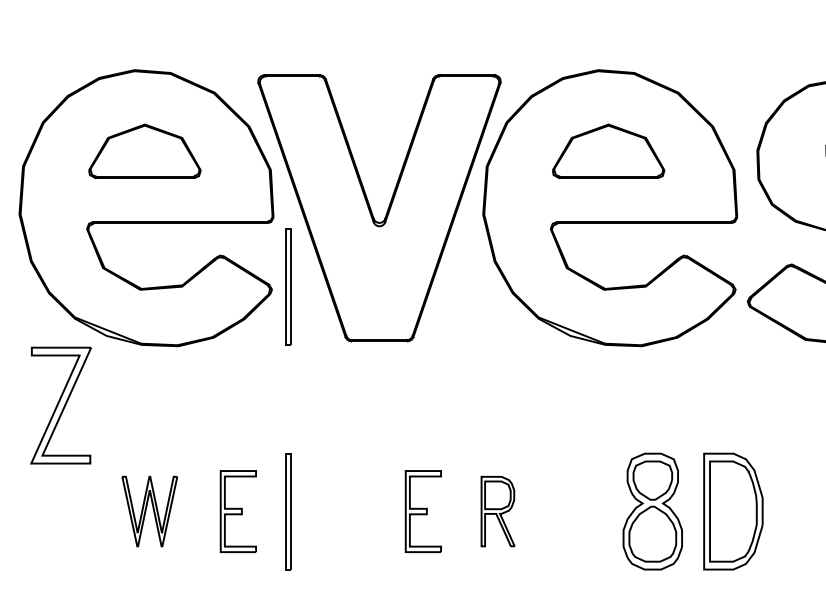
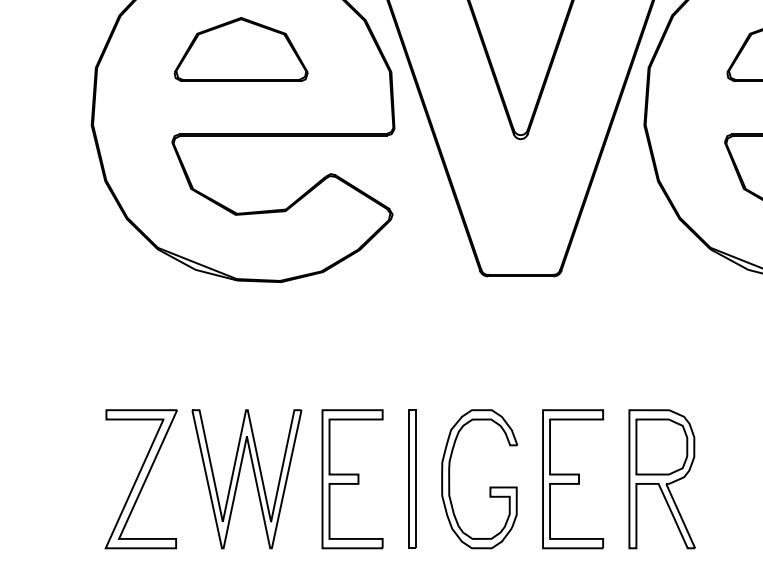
part: (288, 286) -> (412, 210), removed
part: (60, 405) -> (140, 479), moved
part: (149, 511) -> (246, 479), size x1.67
part: (238, 511) -> (352, 479), size x1.43
part: (423, 511) -> (573, 479), size x1.43
part: (497, 511) -> (661, 479), size x1.67
part: (353, 517) -> (489, 486), added

